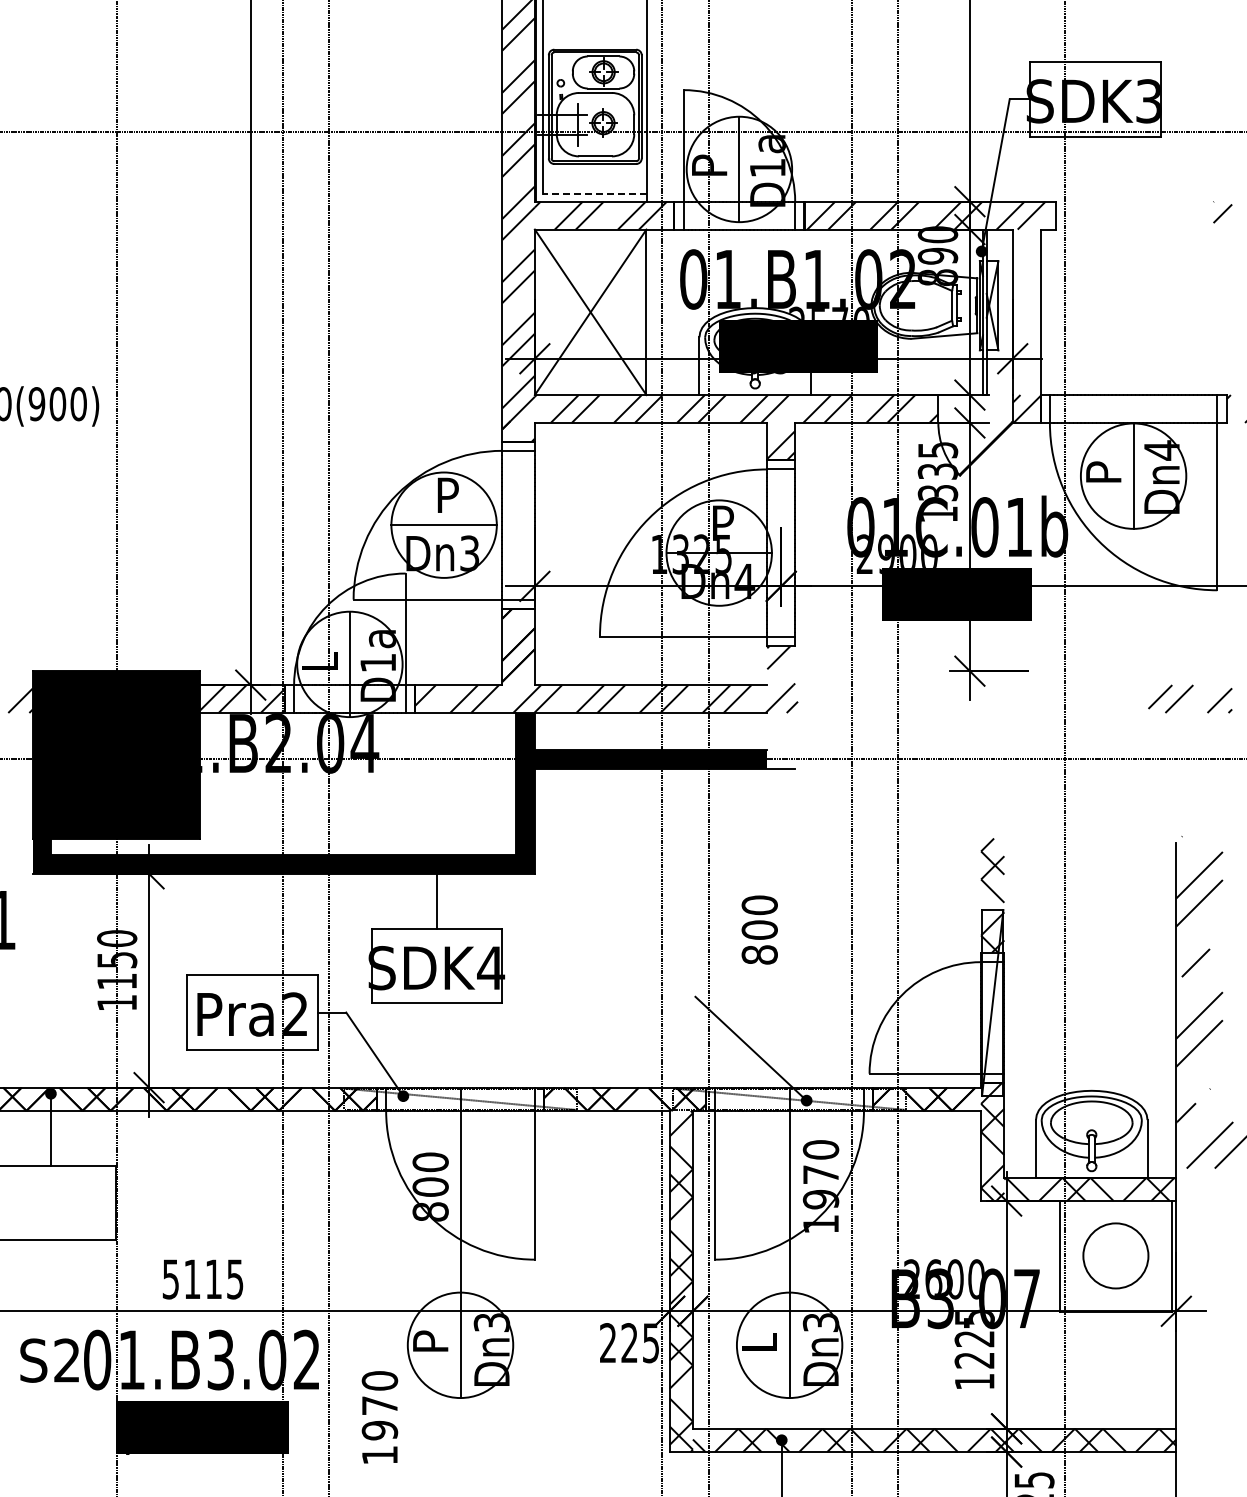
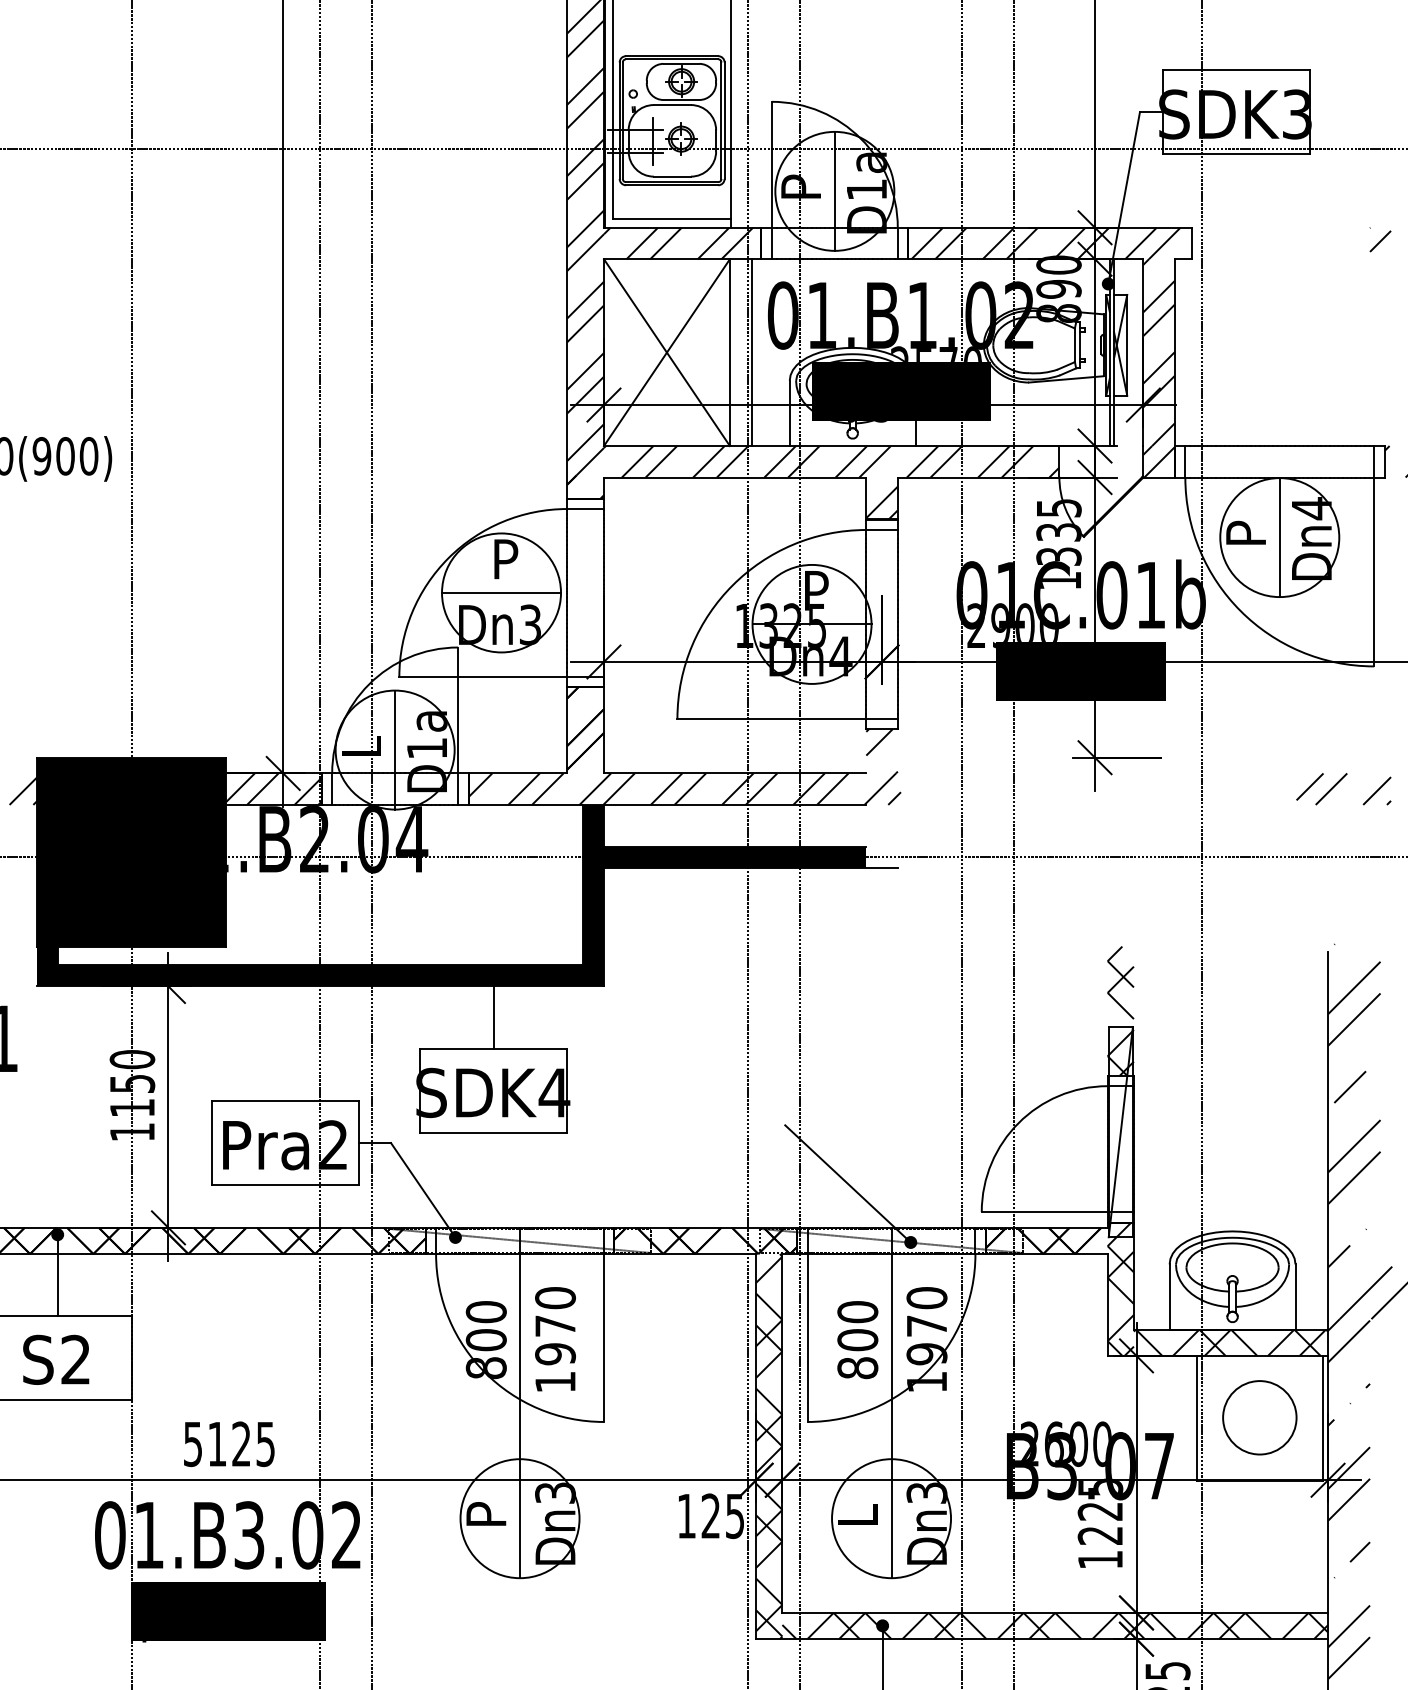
line: (594, 194) -> (671, 219), dashed -> solid
line: (665, 312) -> (751, 352), added
hatch: (1026, 312) -> (1158, 352), added
text: (759, 929) -> (857, 1339), moved
text: (213, 1278) -> (241, 1443), 5115 -> 5125
hatch: (1194, 1327) -> (1348, 1498), added
text: (607, 1342) -> (685, 1515), 225 -> 125
text: (49, 1360) -> (56, 1359), moved
text: (379, 1417) -> (554, 1339), moved

